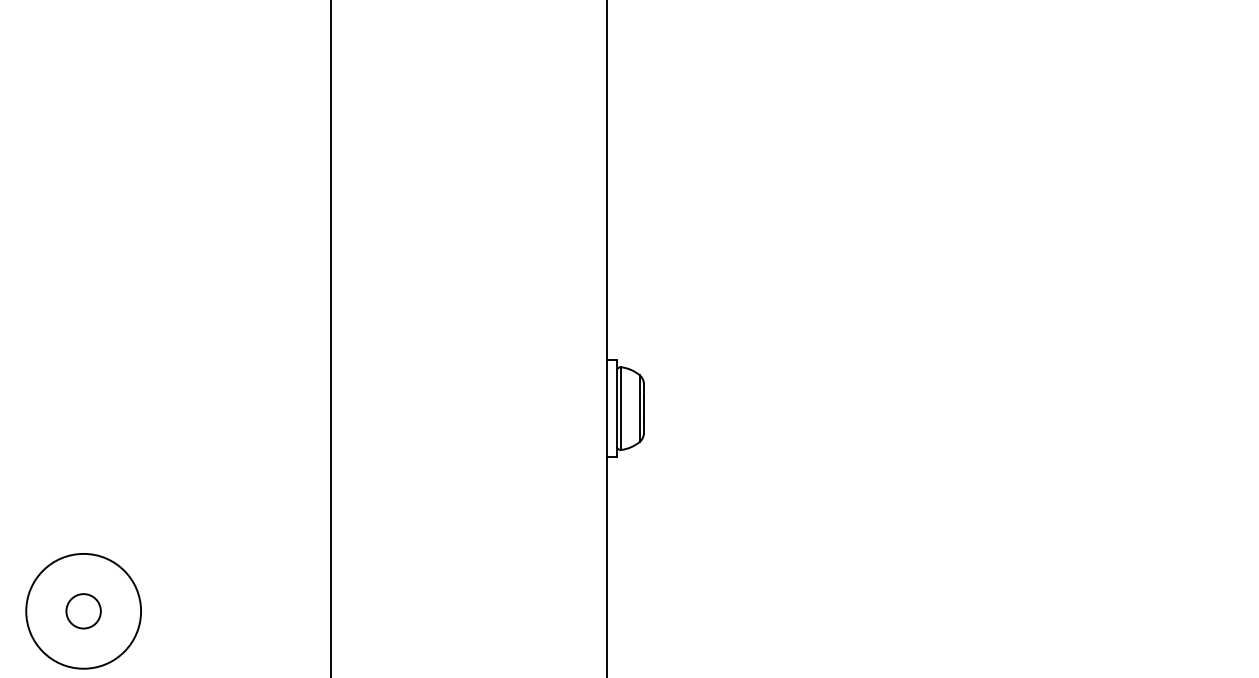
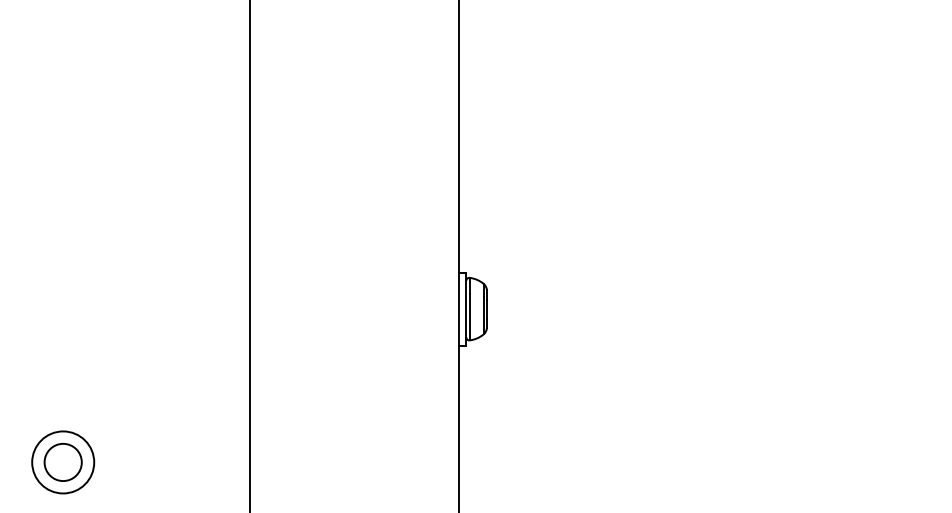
circle: (82, 611) -> (62, 462), size x1.43
circle: (84, 611) -> (63, 462), size x0.71

